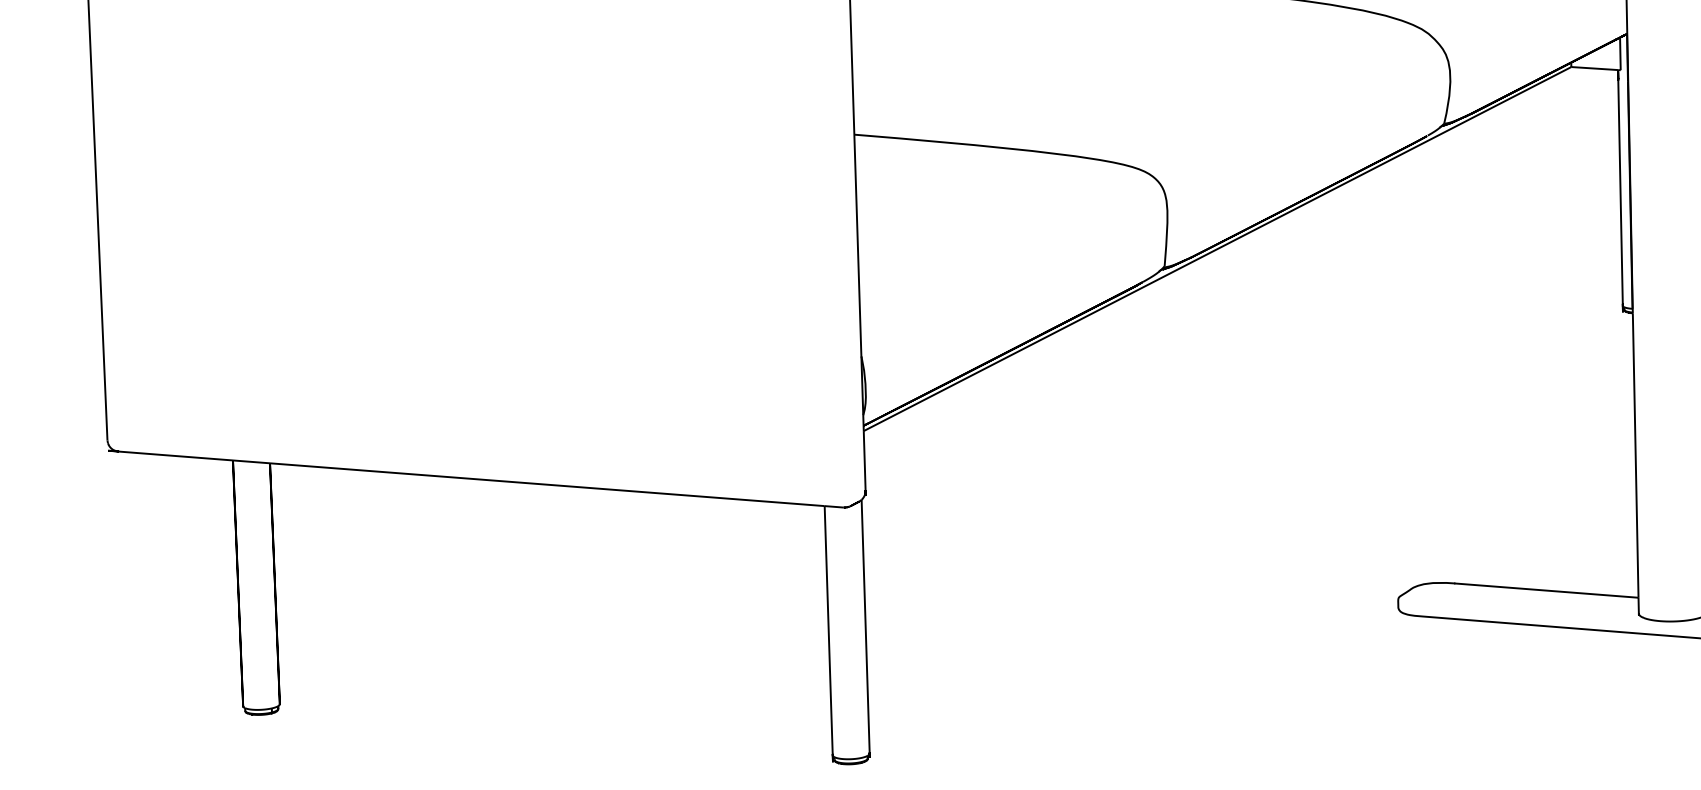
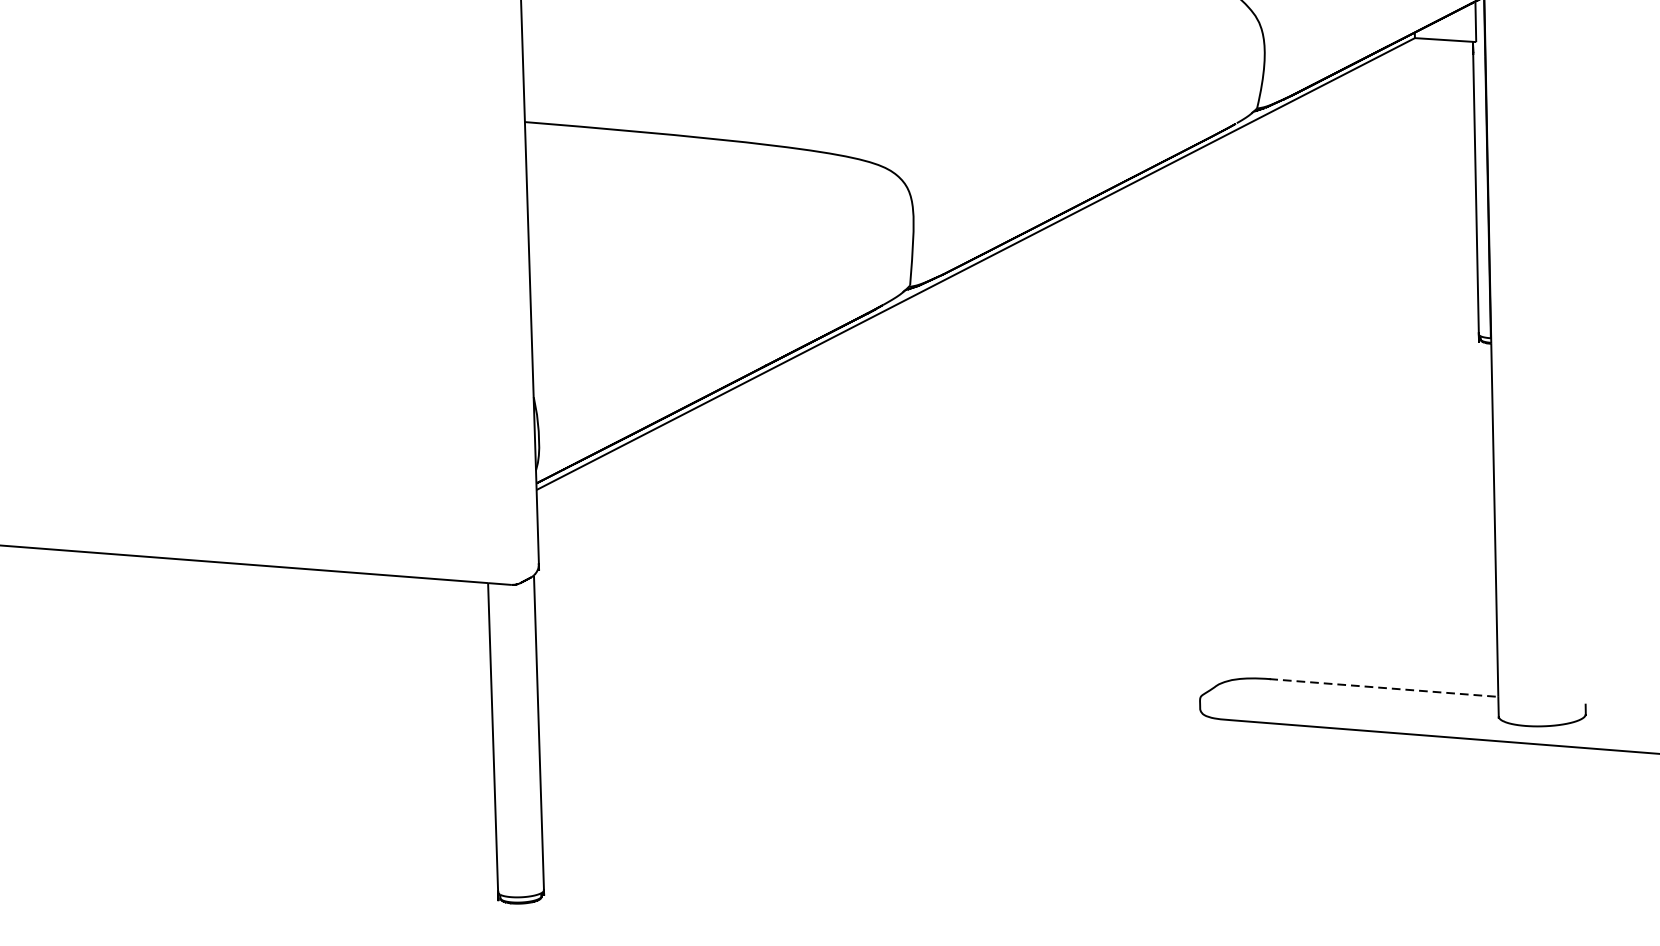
line: (1546, 590) -> (1384, 687), solid -> dashed

